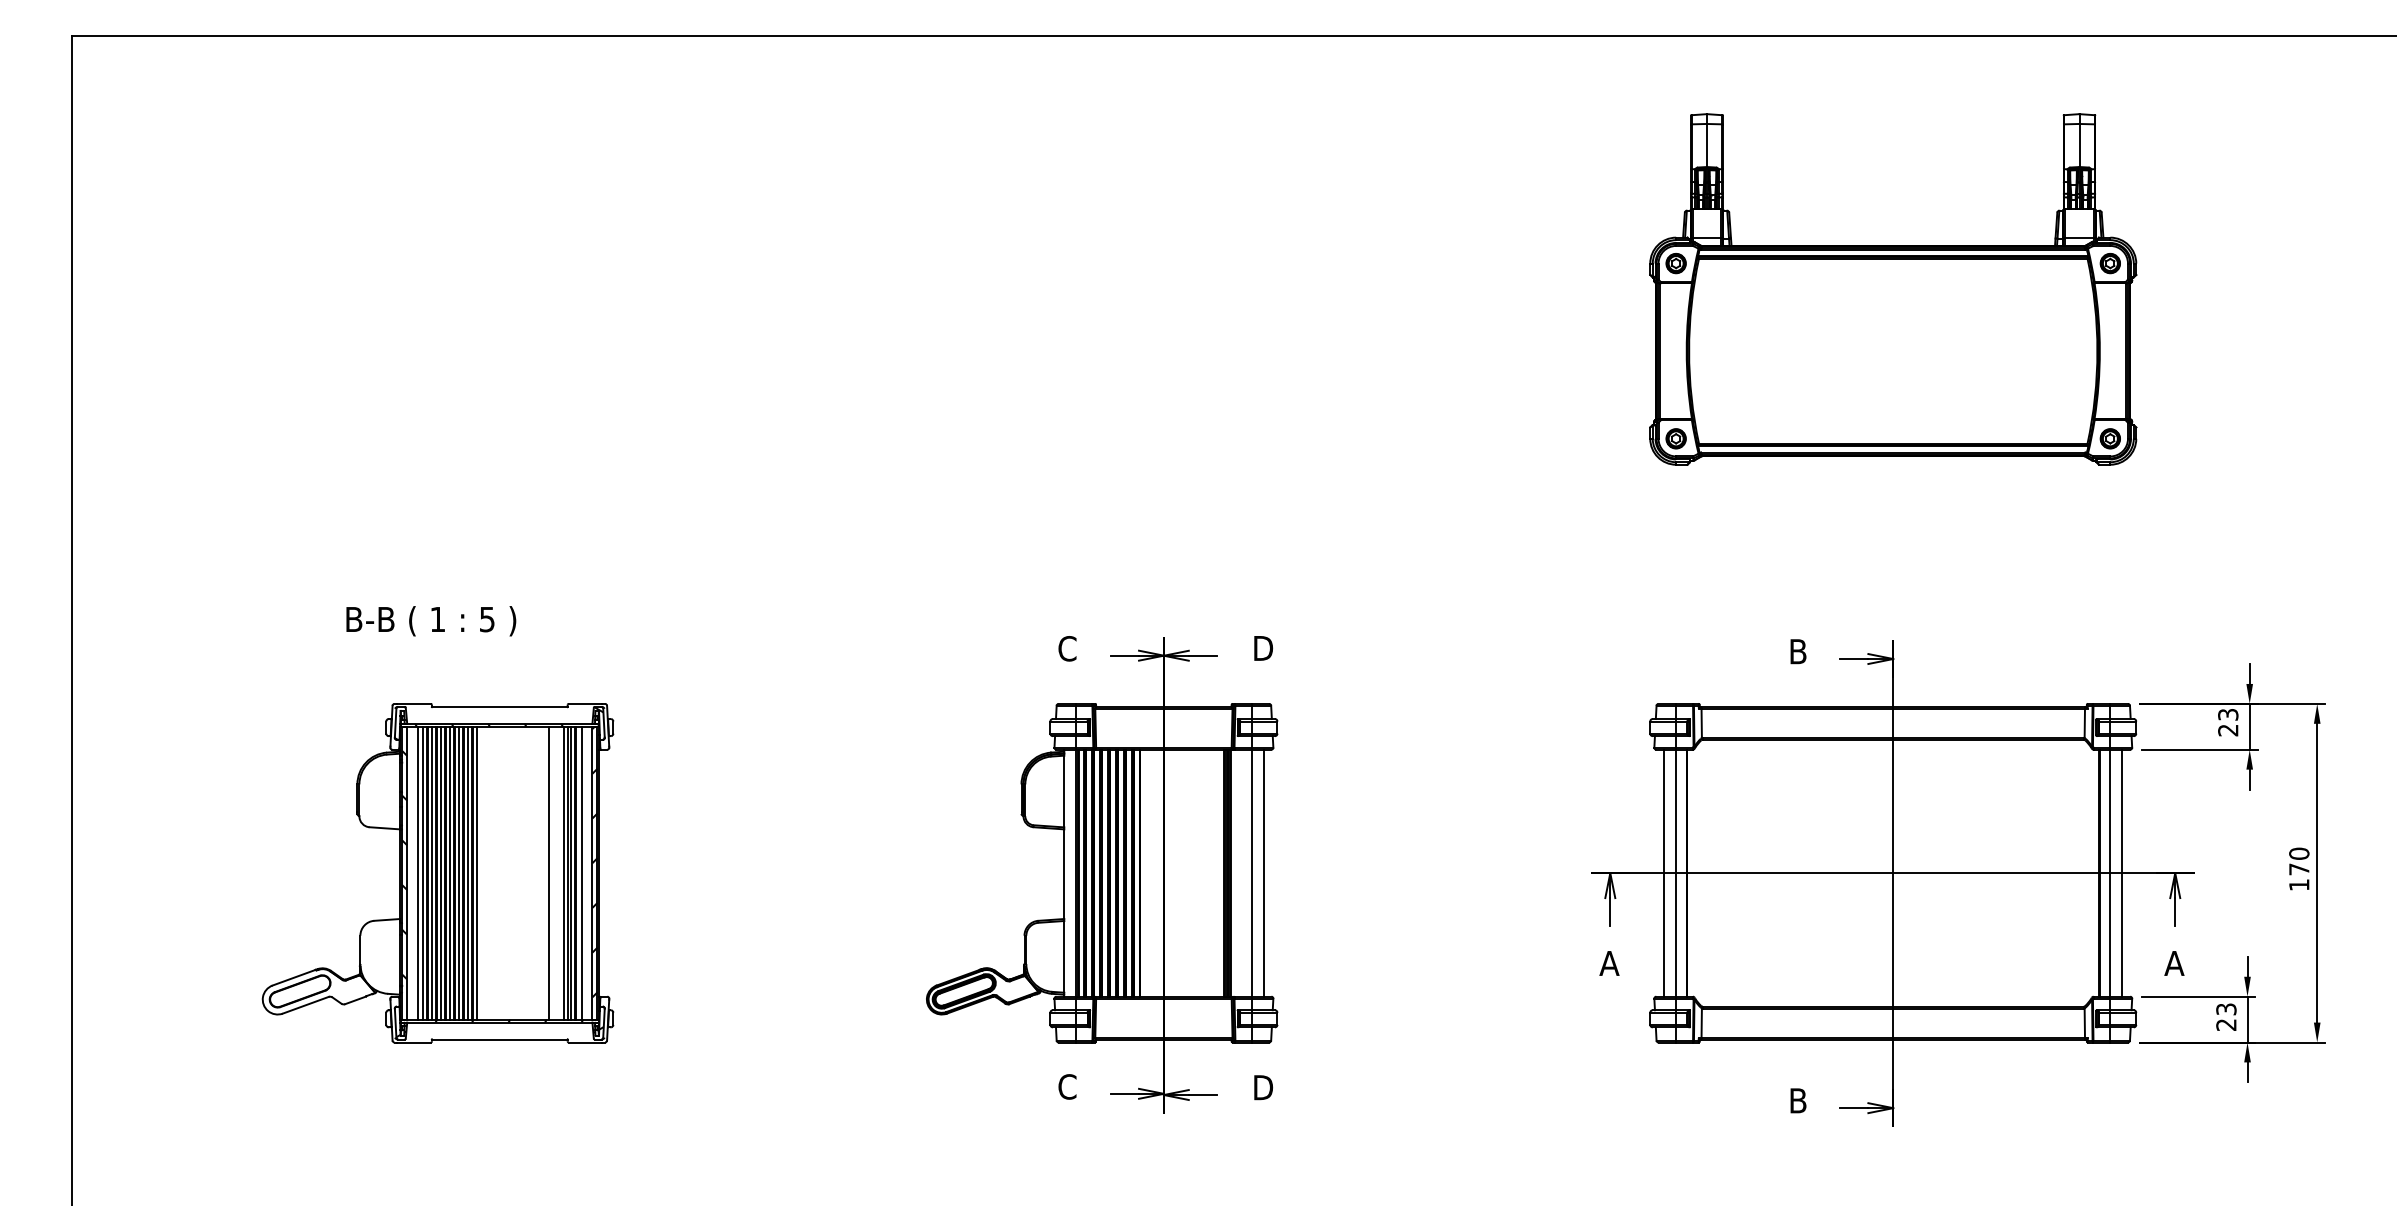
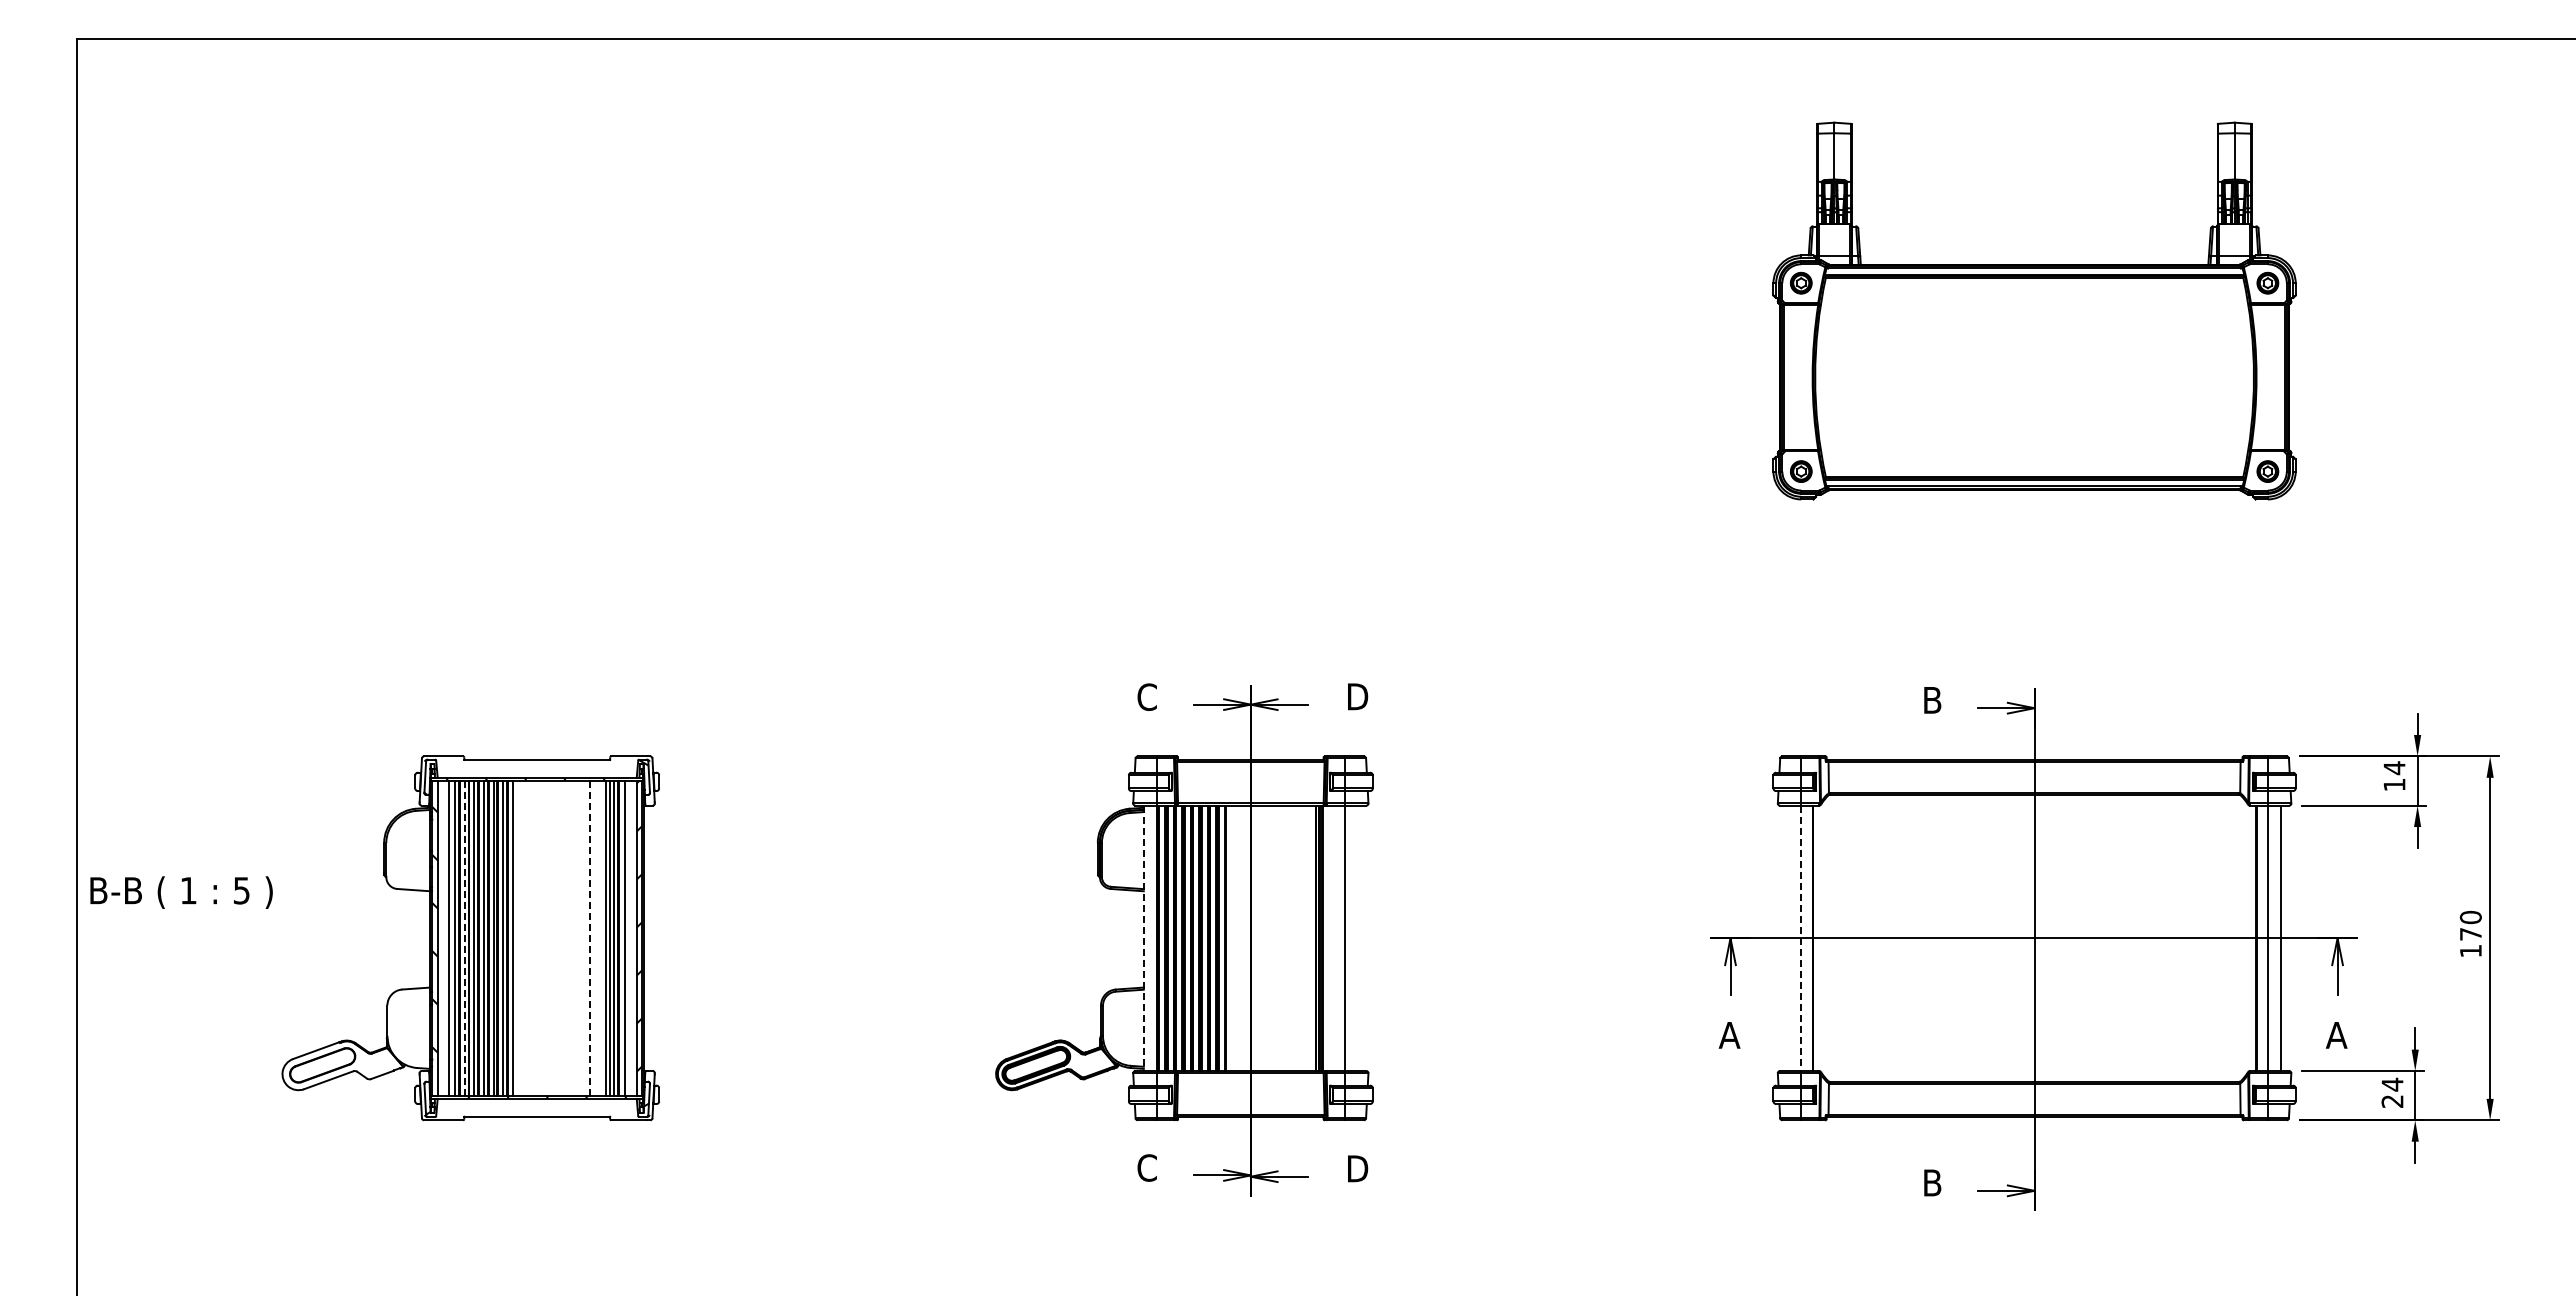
text: (431, 621) -> (181, 892), moved
text: (2228, 722) -> (2394, 776), 23 -> 14
line: (432, 873) -> (464, 938), solid -> dashed
line: (549, 873) -> (590, 938), solid -> dashed
line: (1064, 873) -> (1143, 938), solid -> dashed
line: (1263, 873) -> (1357, 938), removed
line: (1664, 873) -> (1788, 938), removed
line: (1676, 873) -> (1801, 938), solid -> dashed
text: (2226, 1009) -> (2392, 1084), 23 -> 24

